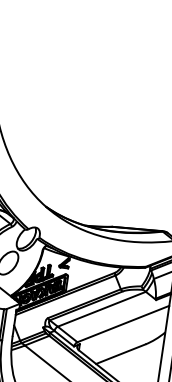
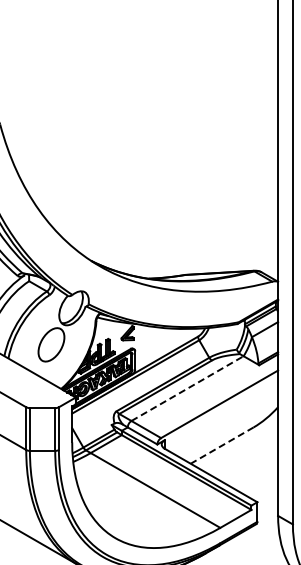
line: (101, 309) -> (187, 388), solid -> dashed
line: (120, 354) -> (221, 445), solid -> dashed

